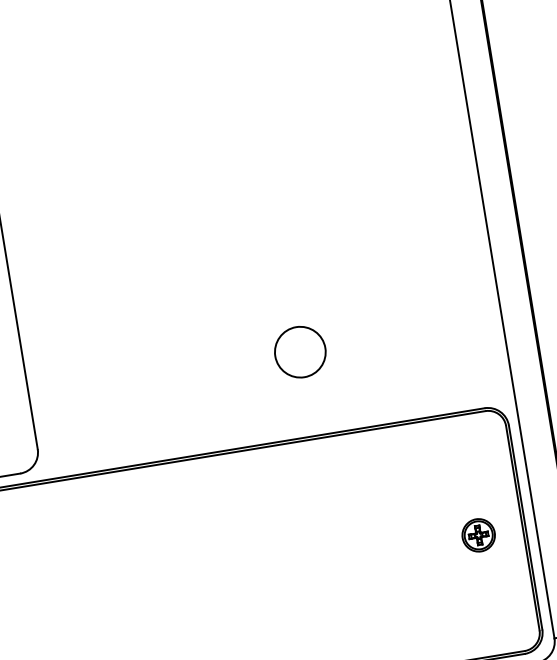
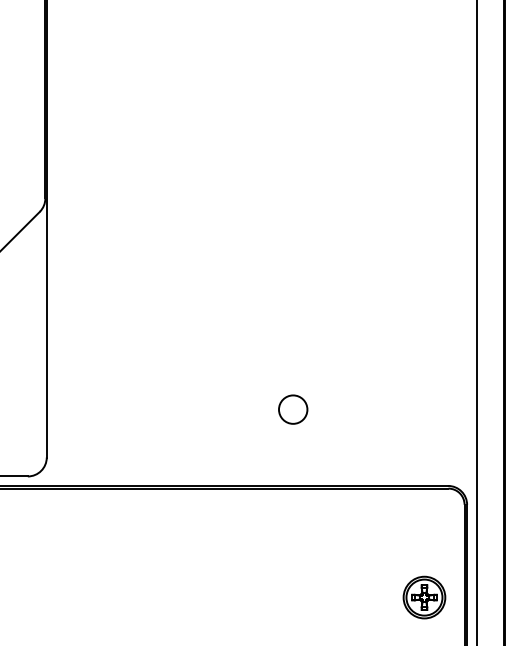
circle: (300, 351) -> (293, 409), size x0.62
part: (478, 535) -> (424, 597), size x1.43

